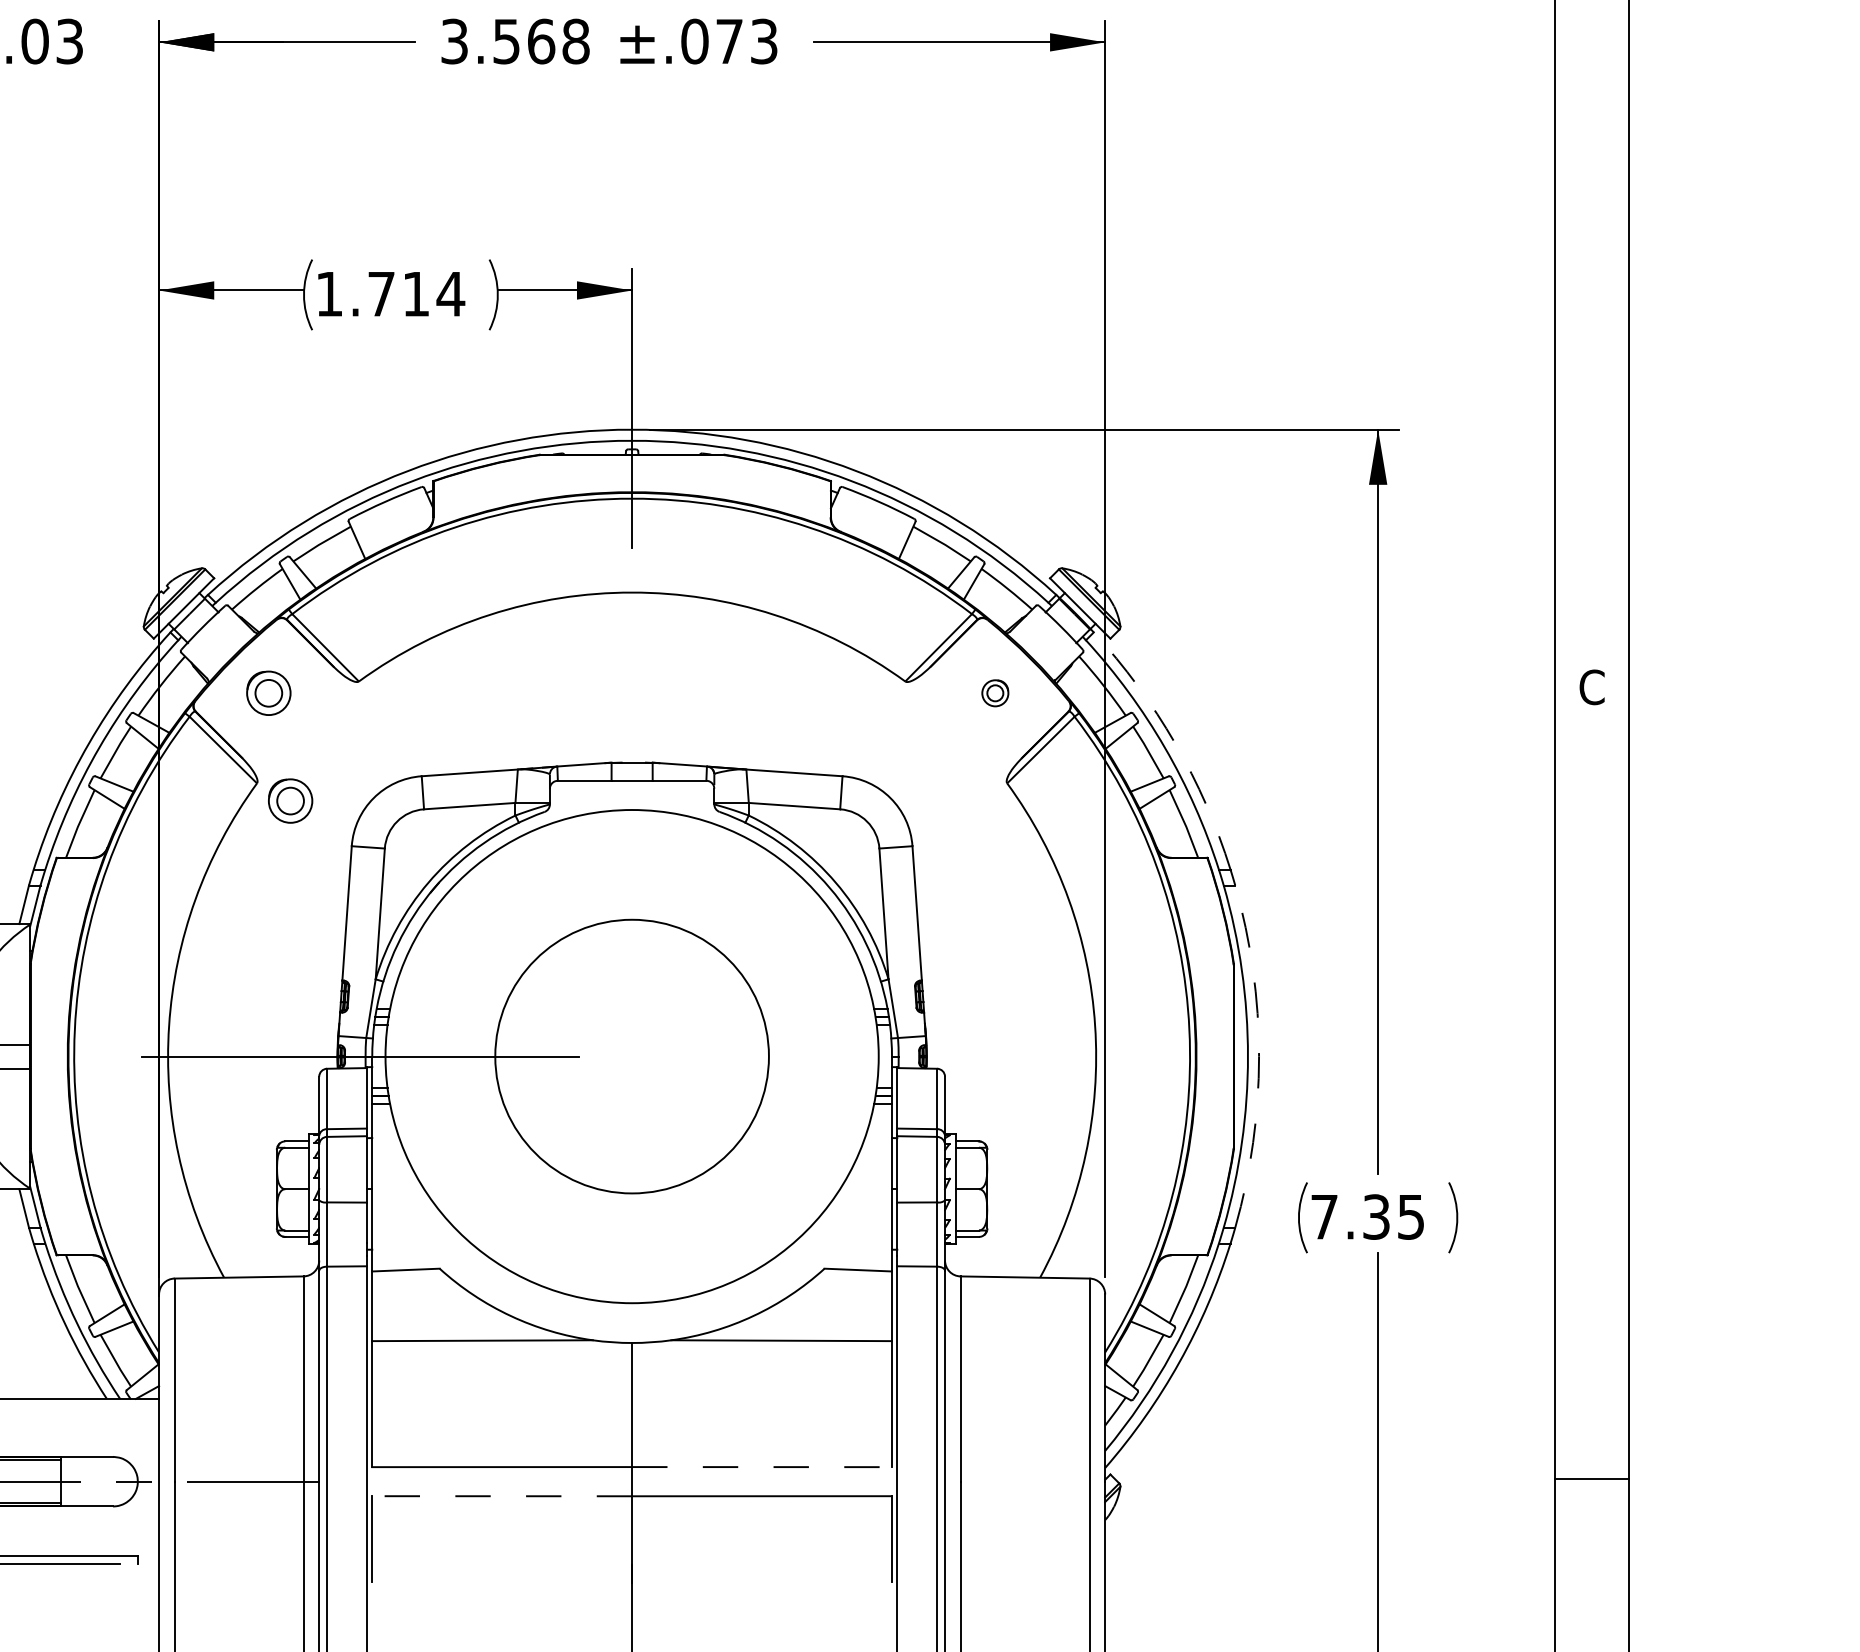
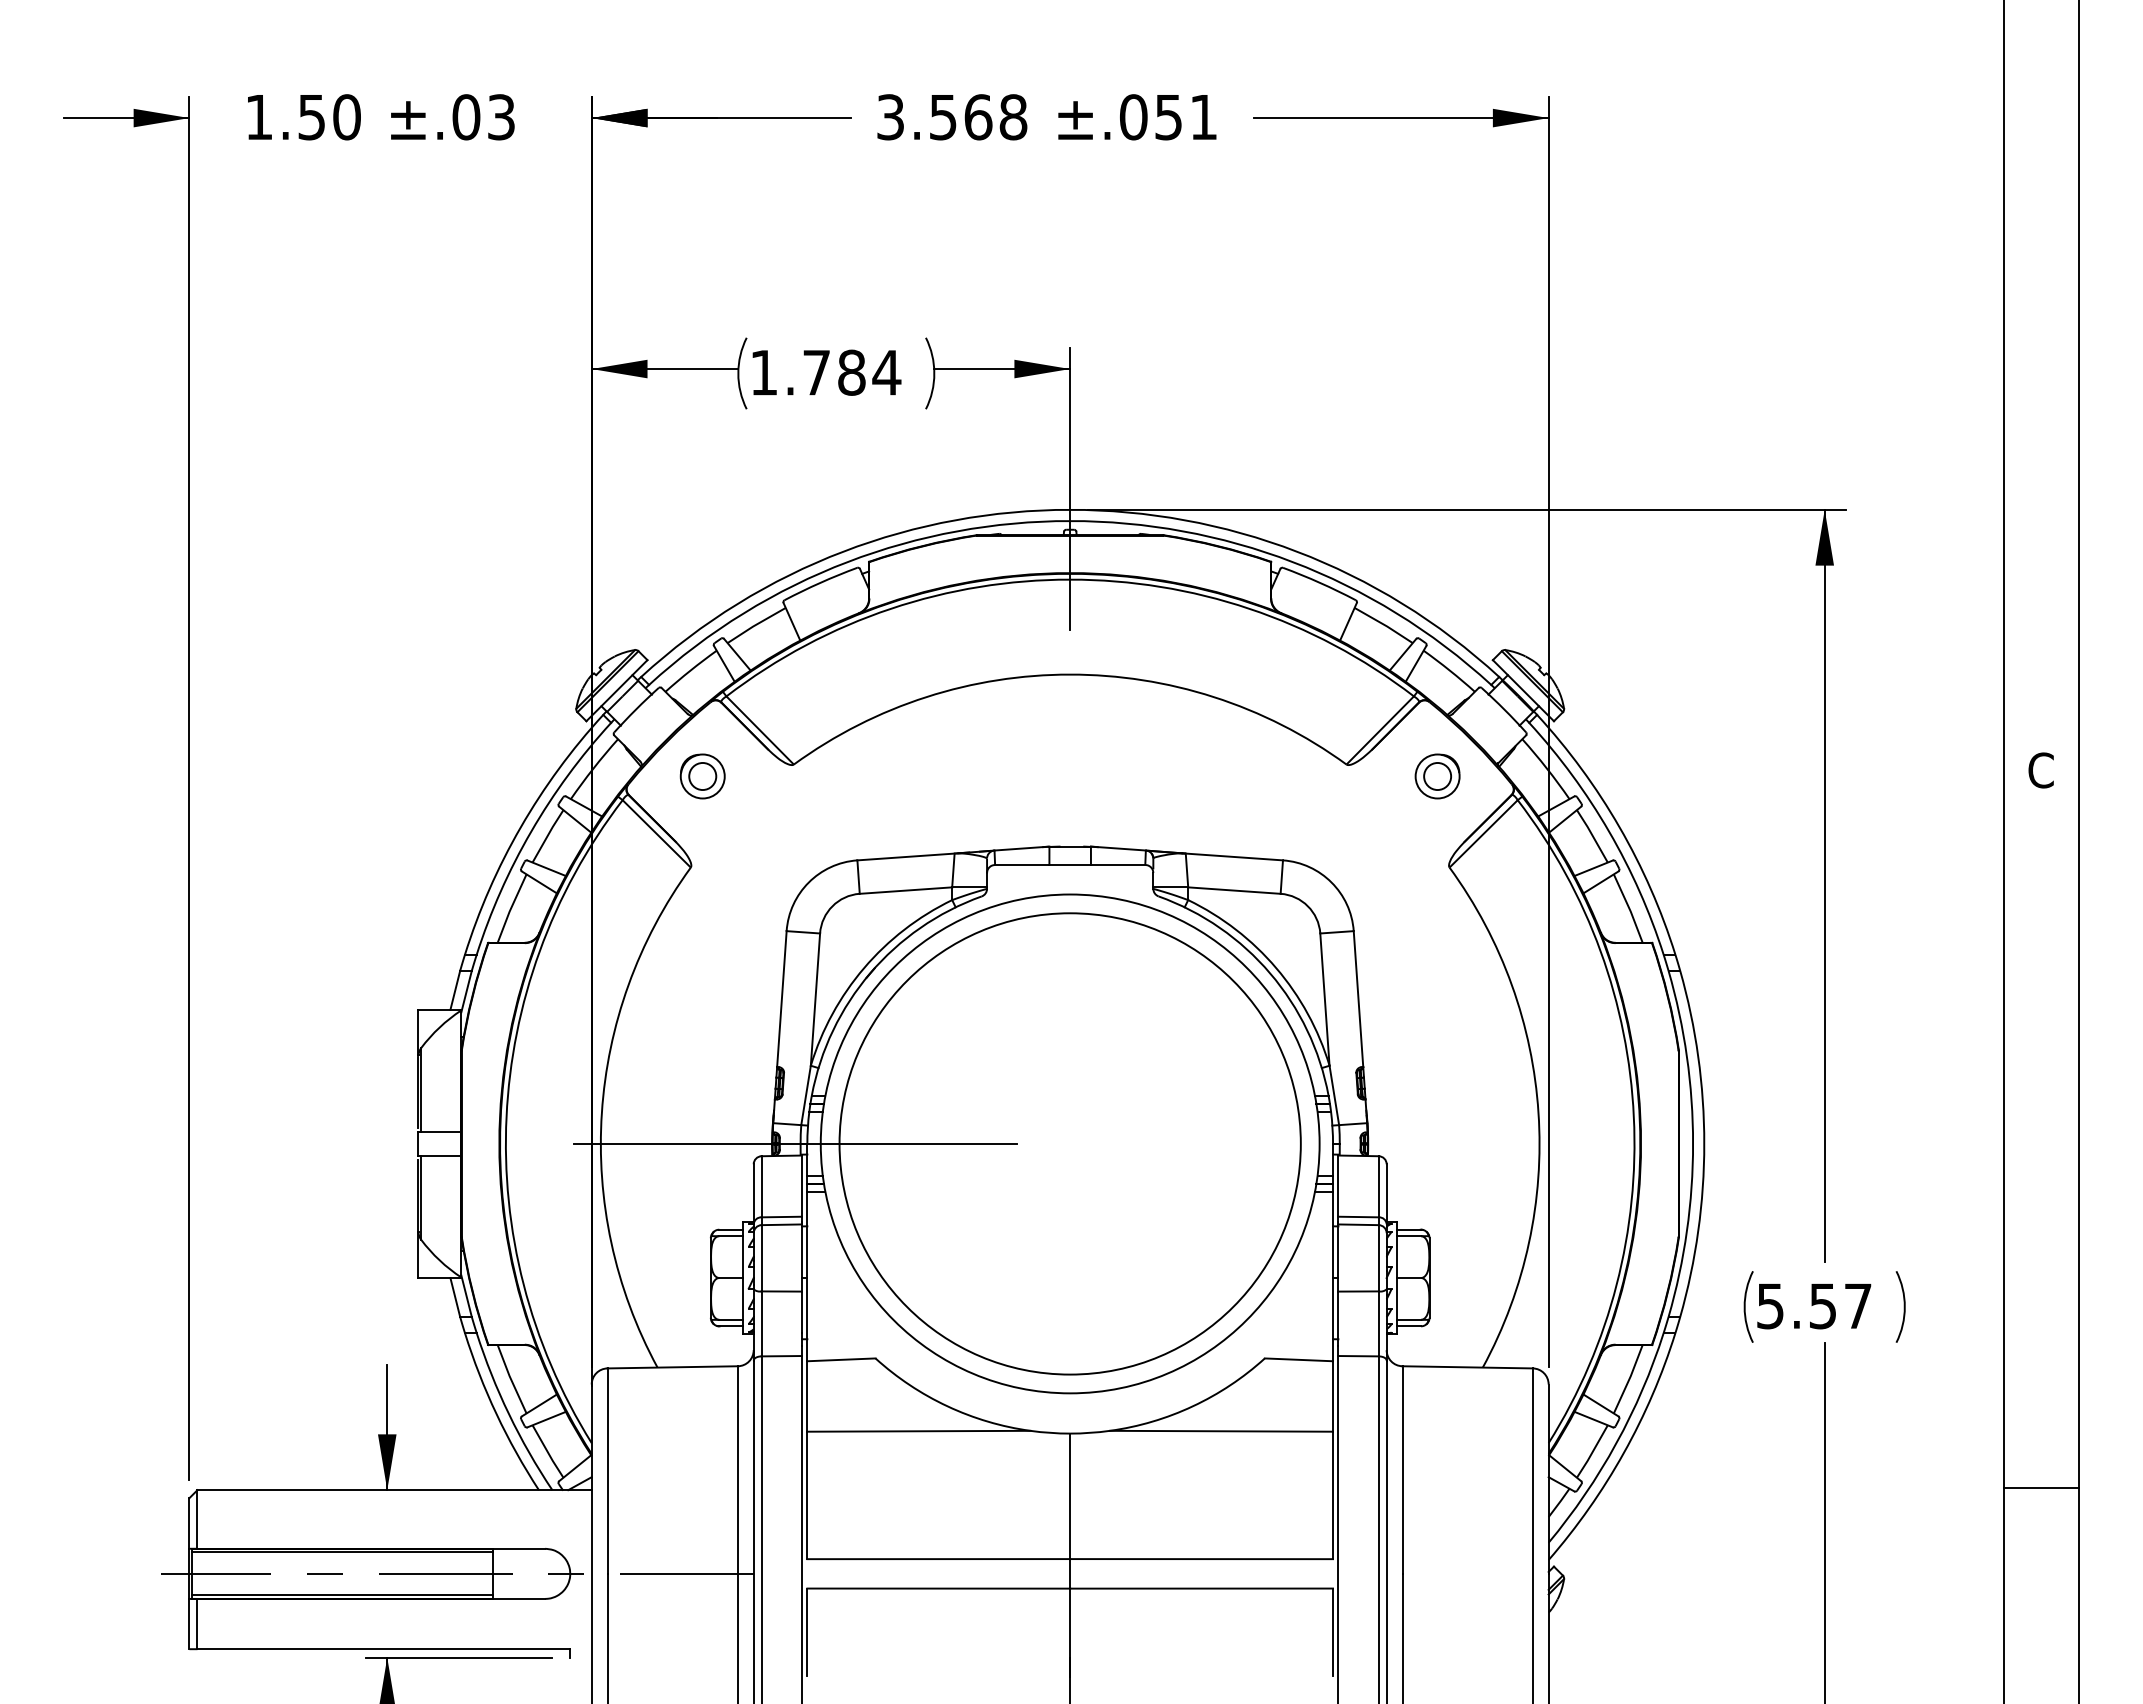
text: (747, 41) -> (1186, 117), ±.073 -> ±.051
text: (415, 293) -> (851, 372), 1.714 -> 1.784
part: (995, 693) -> (1437, 776), size x1.67
arc: (1175, 743) -> (1619, 827), dashed -> solid
part: (290, 801) -> (724, 885), removed
circle: (631, 1056) -> (1069, 1143), size x1.67
arc: (1259, 1056) -> (1704, 1143), dashed -> solid
text: (1368, 1217) -> (1814, 1306), 7.35 -> 5.57
line: (762, 1467) -> (1202, 1559), dashed -> solid
line: (1591, 1479) -> (2040, 1488), moved
line: (501, 1496) -> (938, 1588), dashed -> solid

